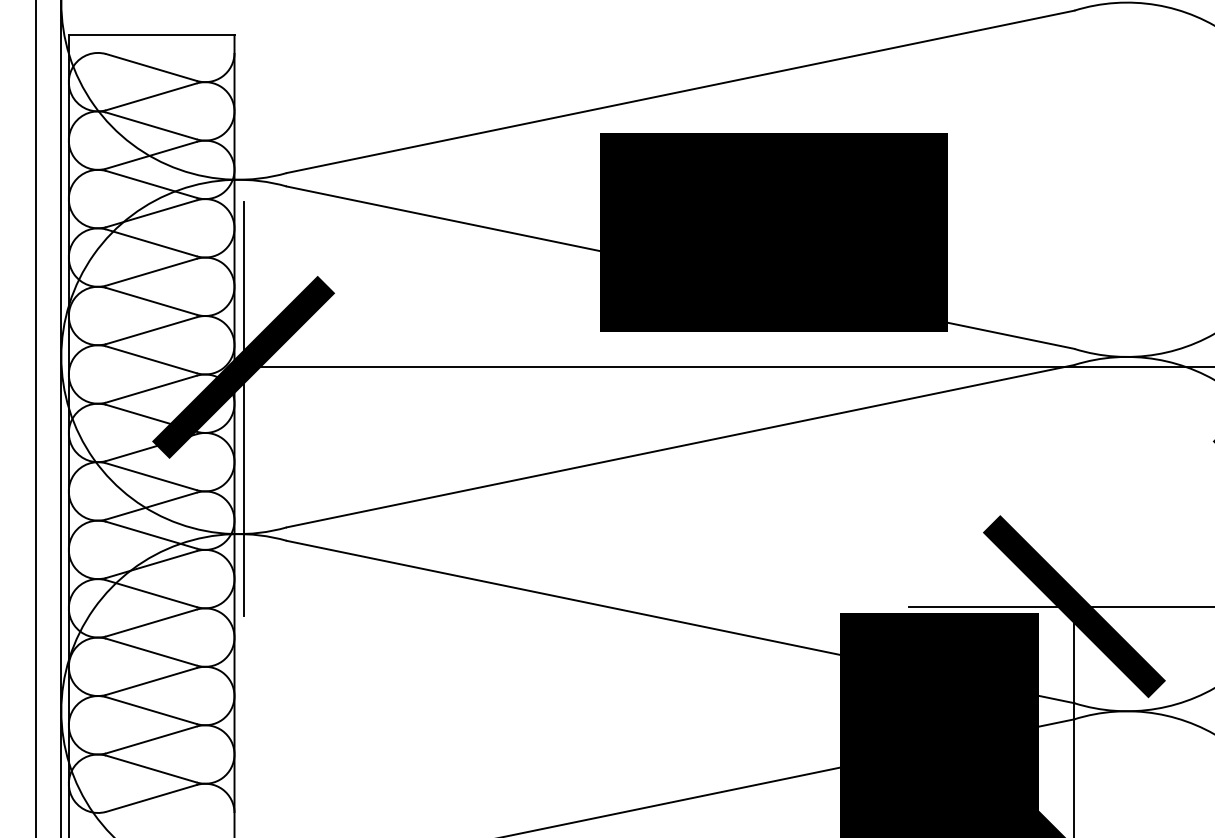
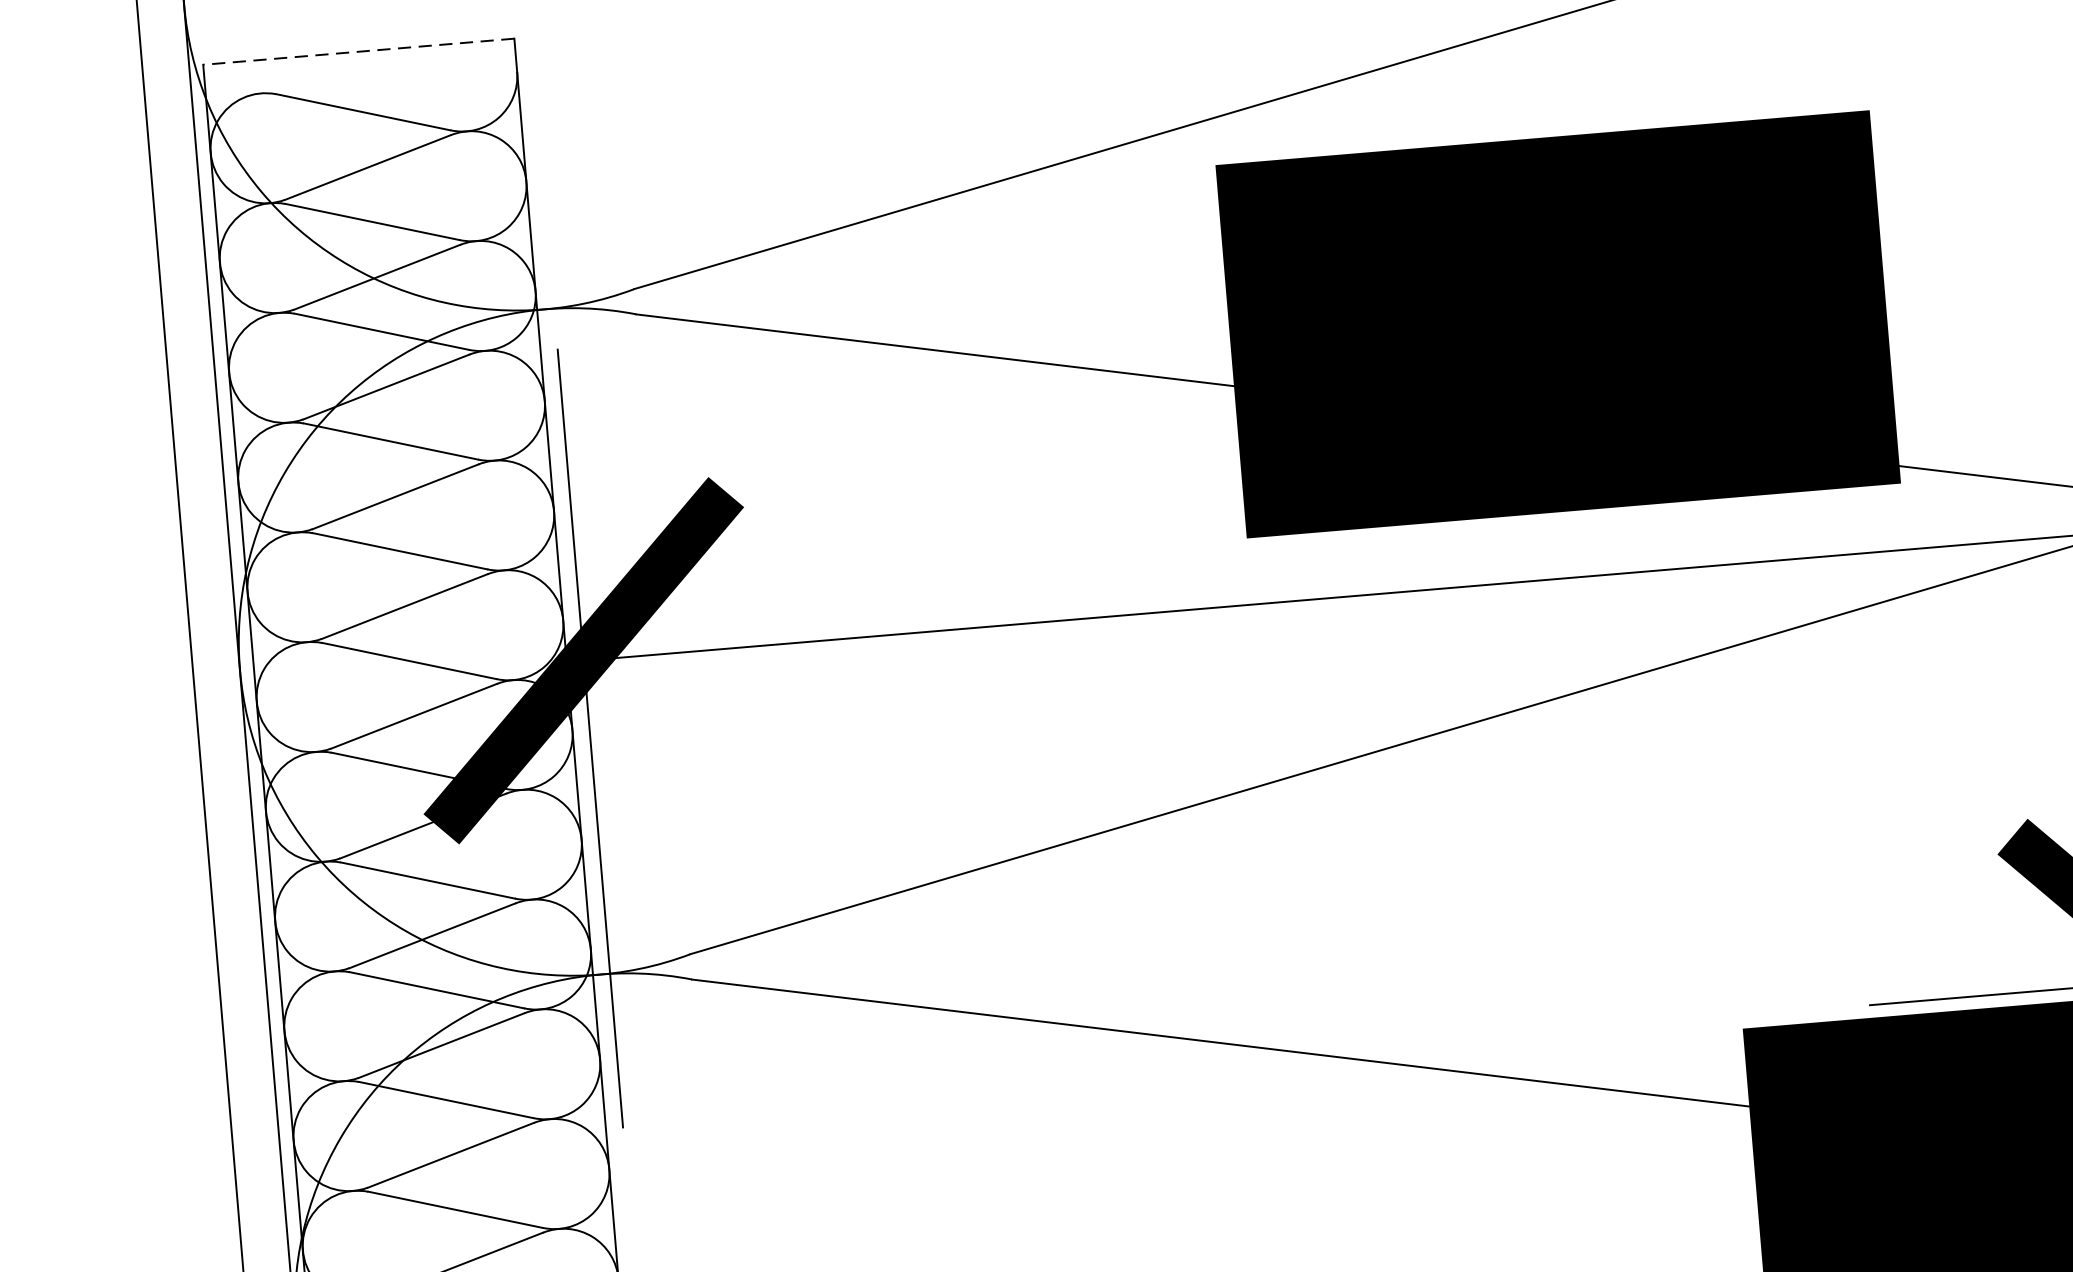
line: (151, 35) -> (358, 52), solid -> dashed

